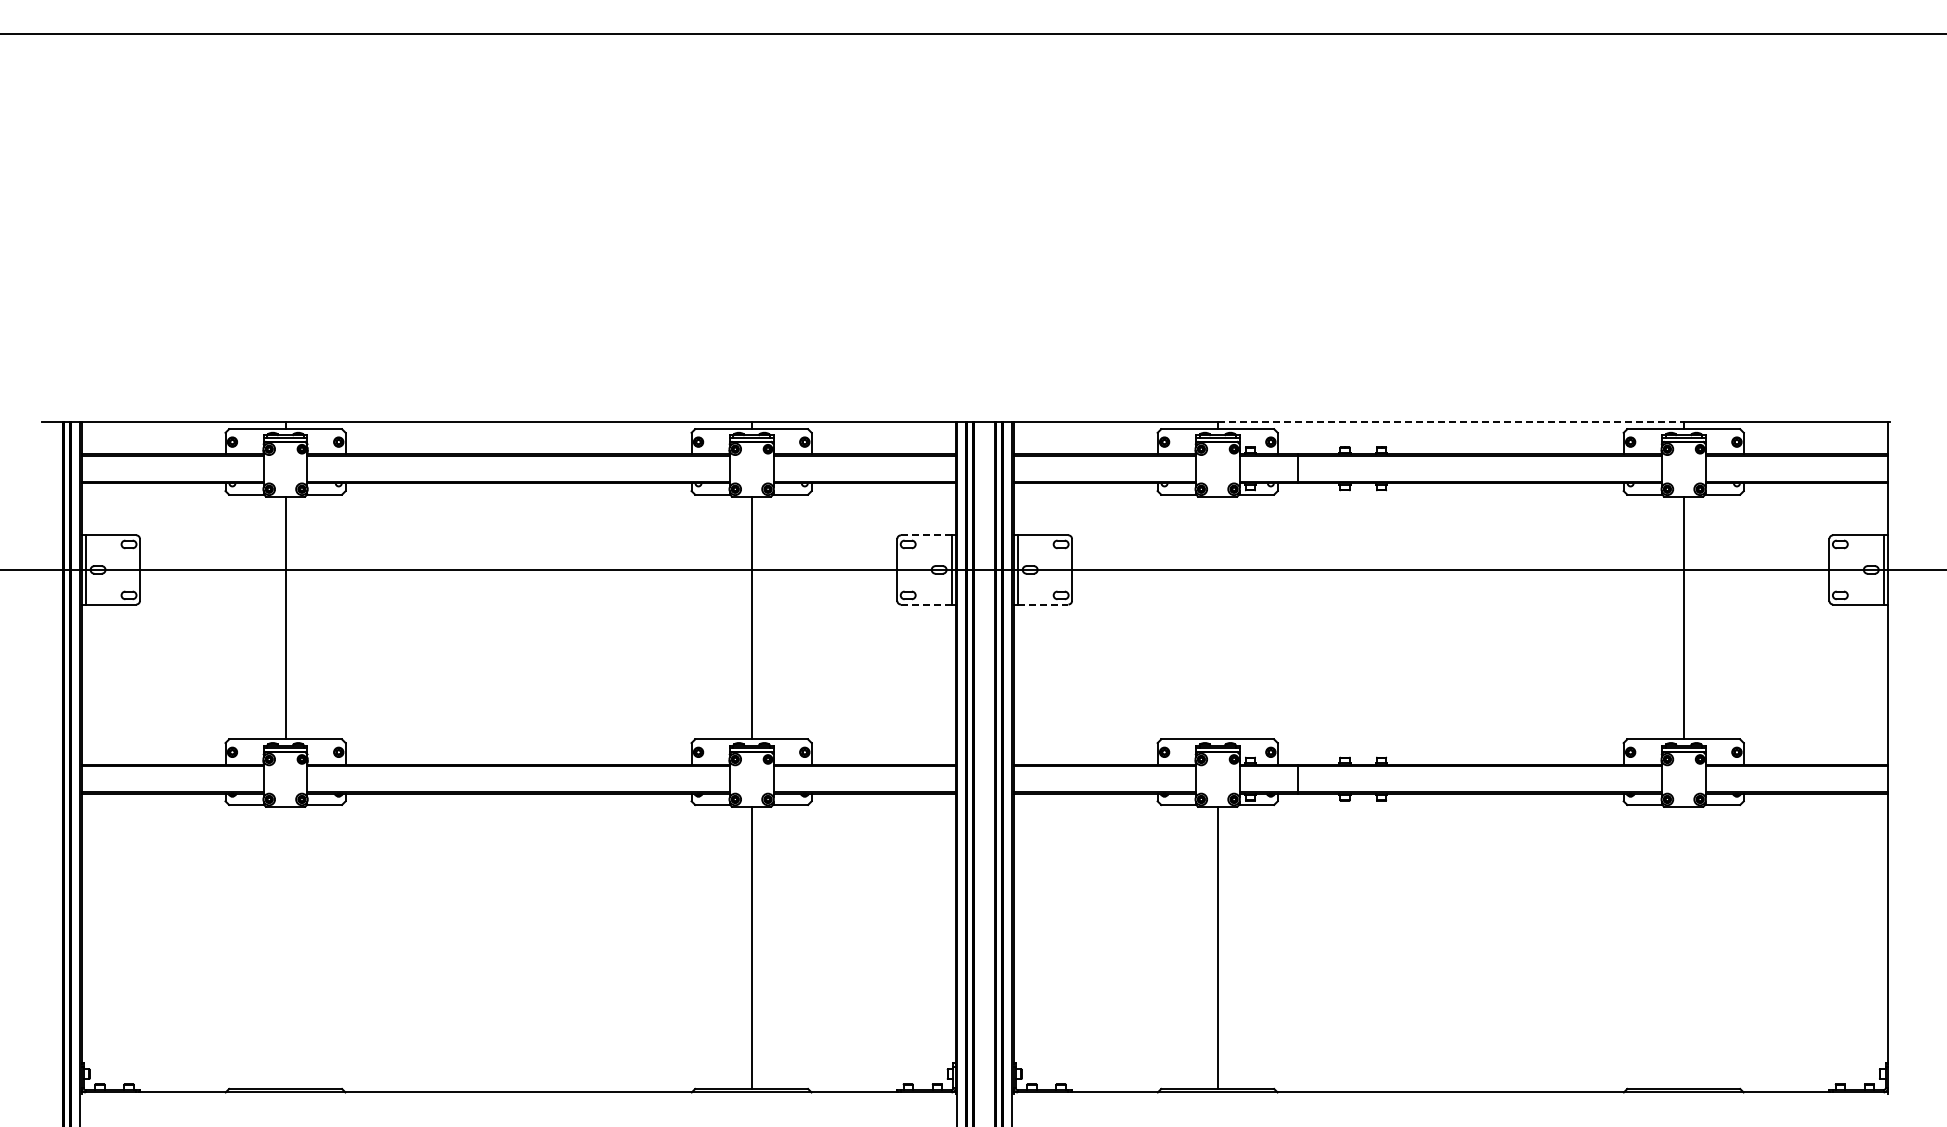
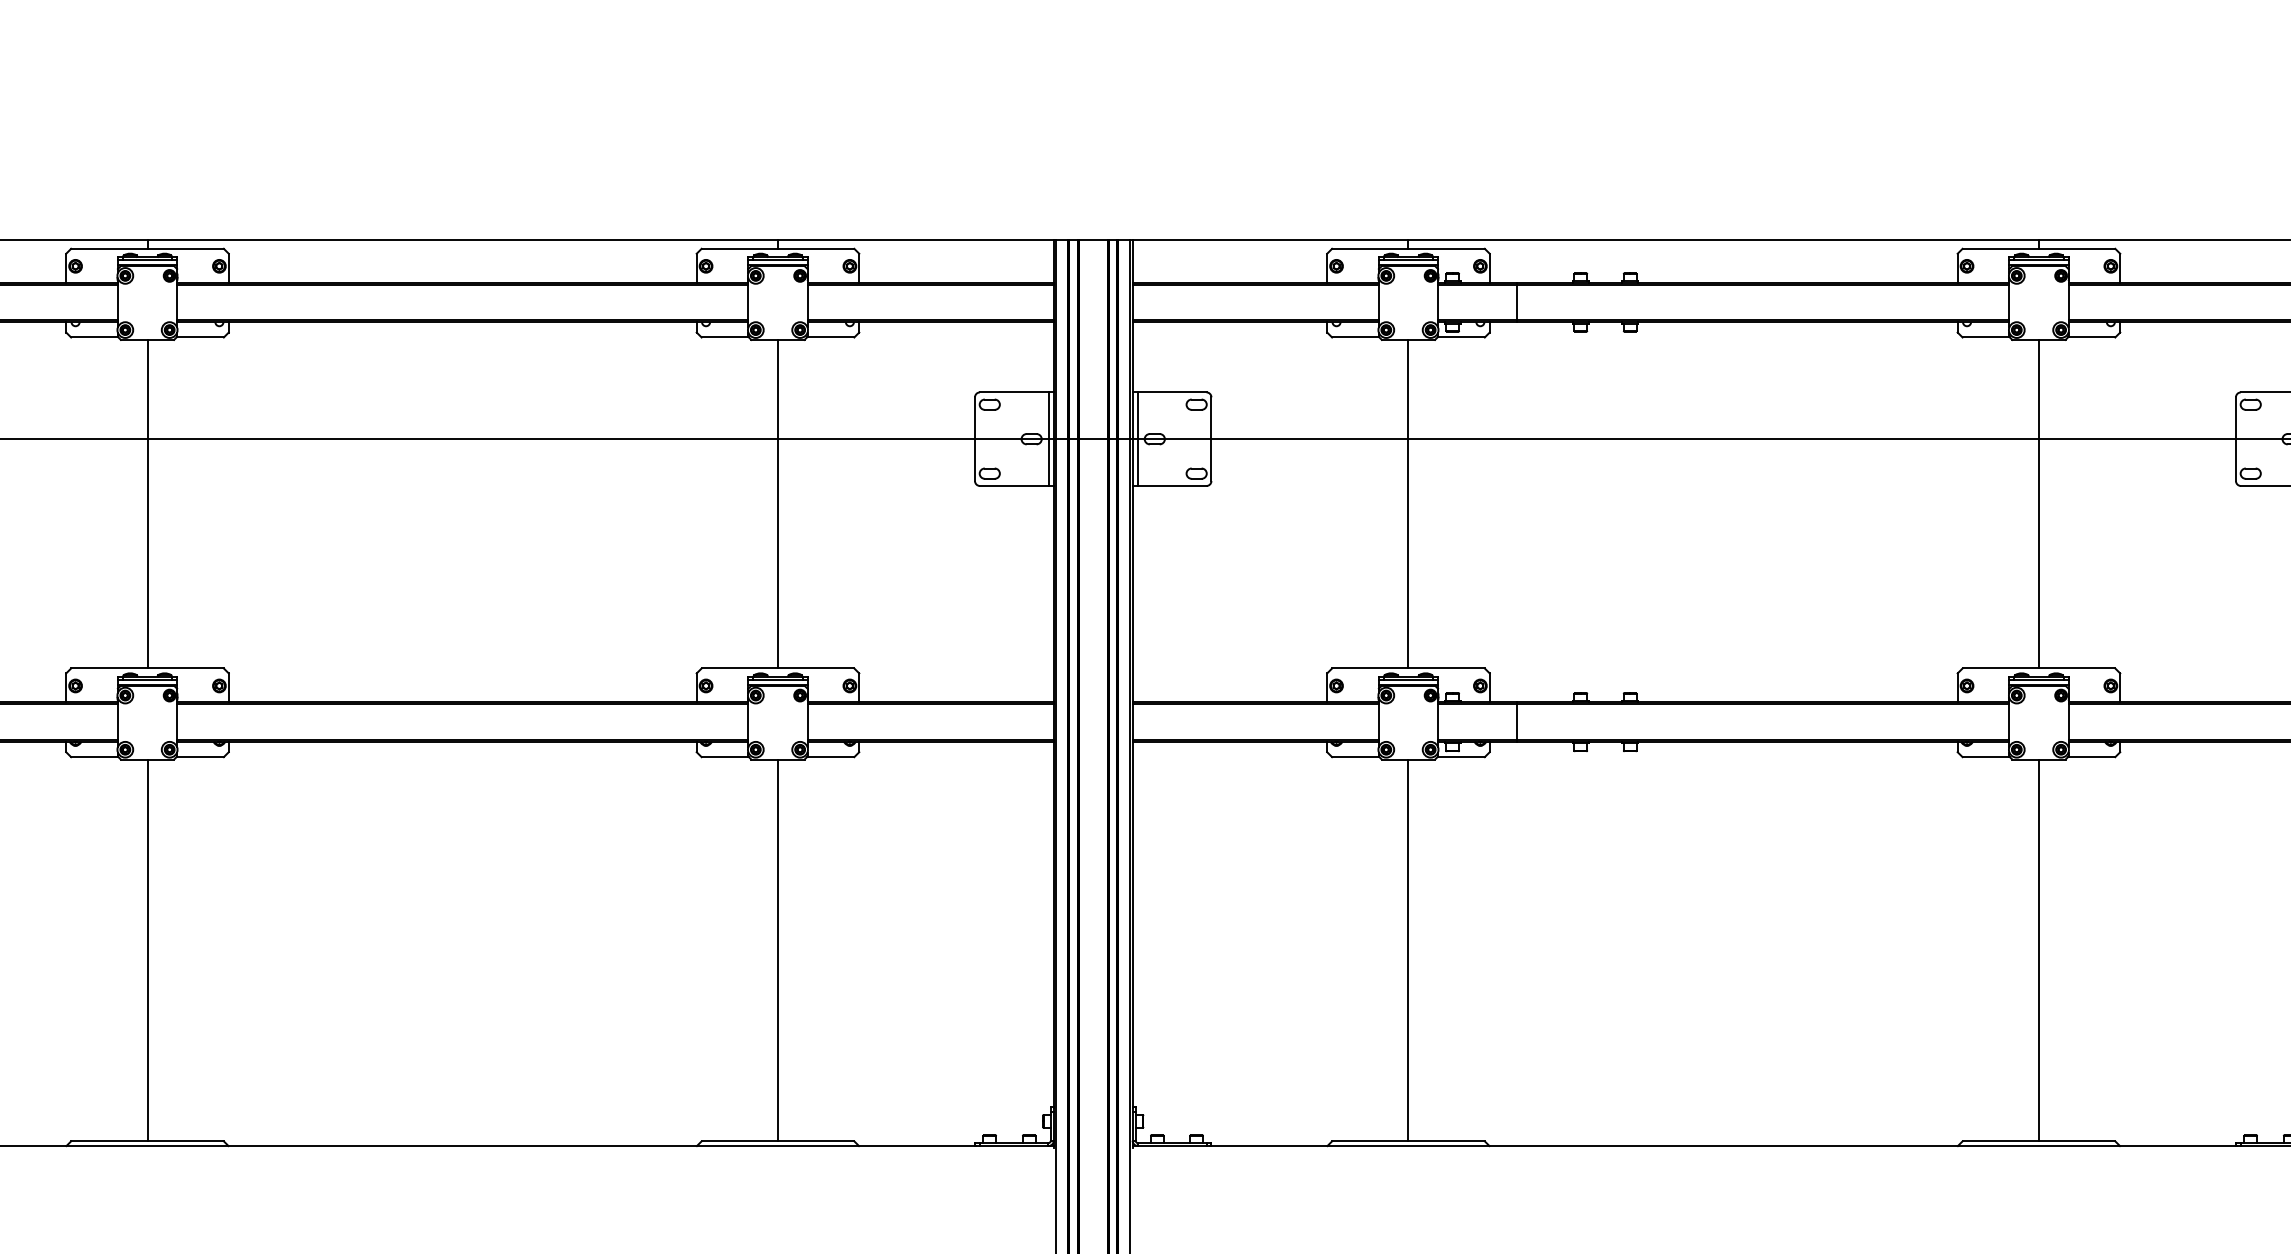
line: (1451, 422) -> (1724, 239), dashed -> solid
line: (925, 535) -> (1013, 392), dashed -> solid
line: (925, 604) -> (1013, 485), dashed -> solid
line: (1043, 604) -> (1172, 485), dashed -> solid
line: (1217, 617) -> (1408, 503), added
line: (285, 947) -> (147, 949), added
line: (1683, 947) -> (2038, 949), added

